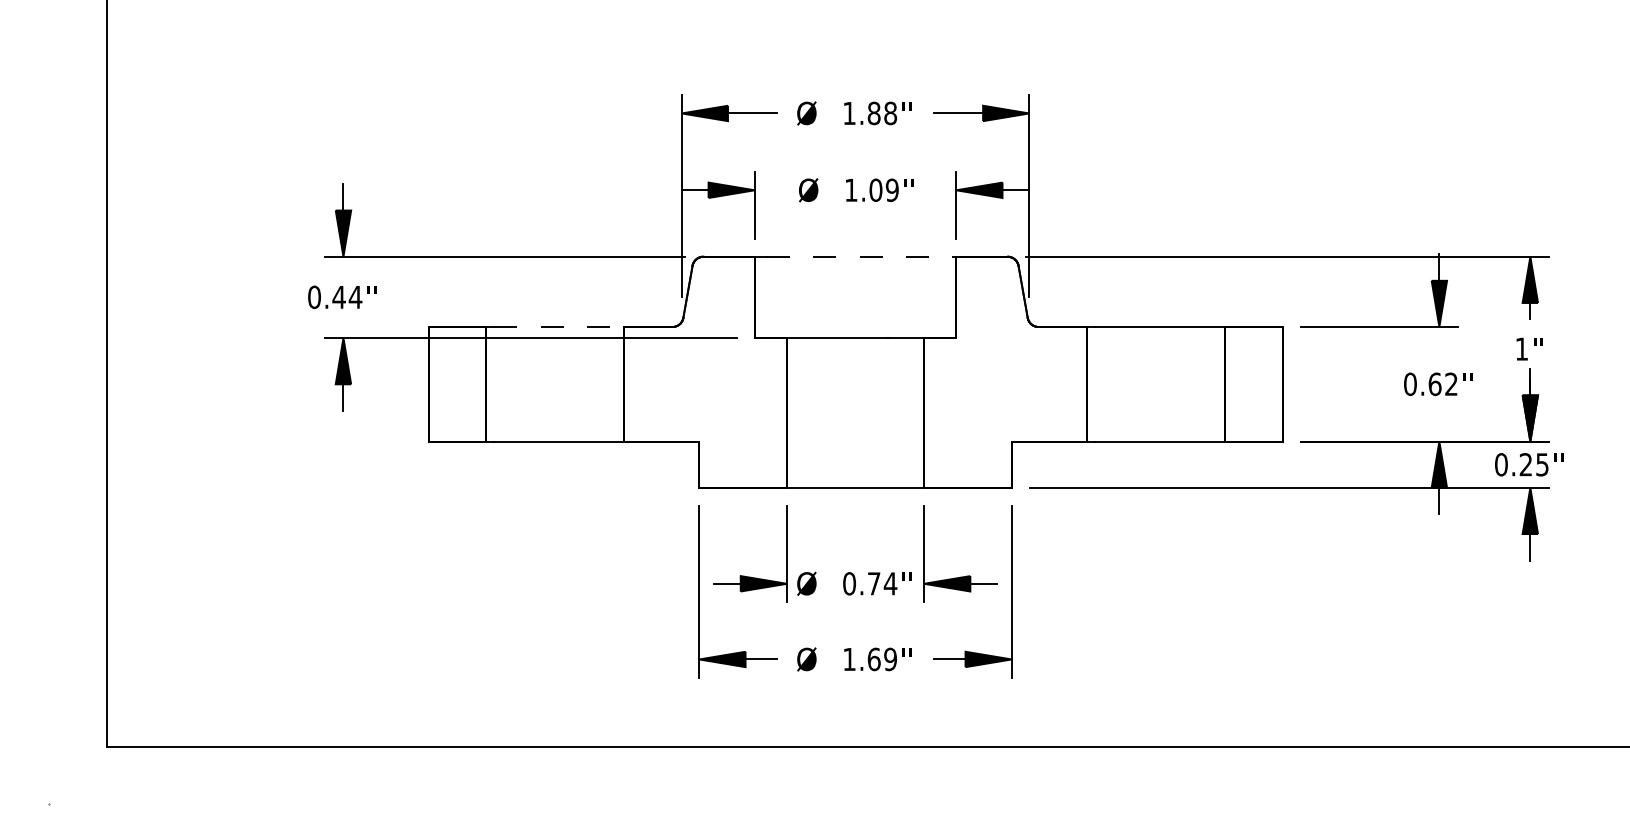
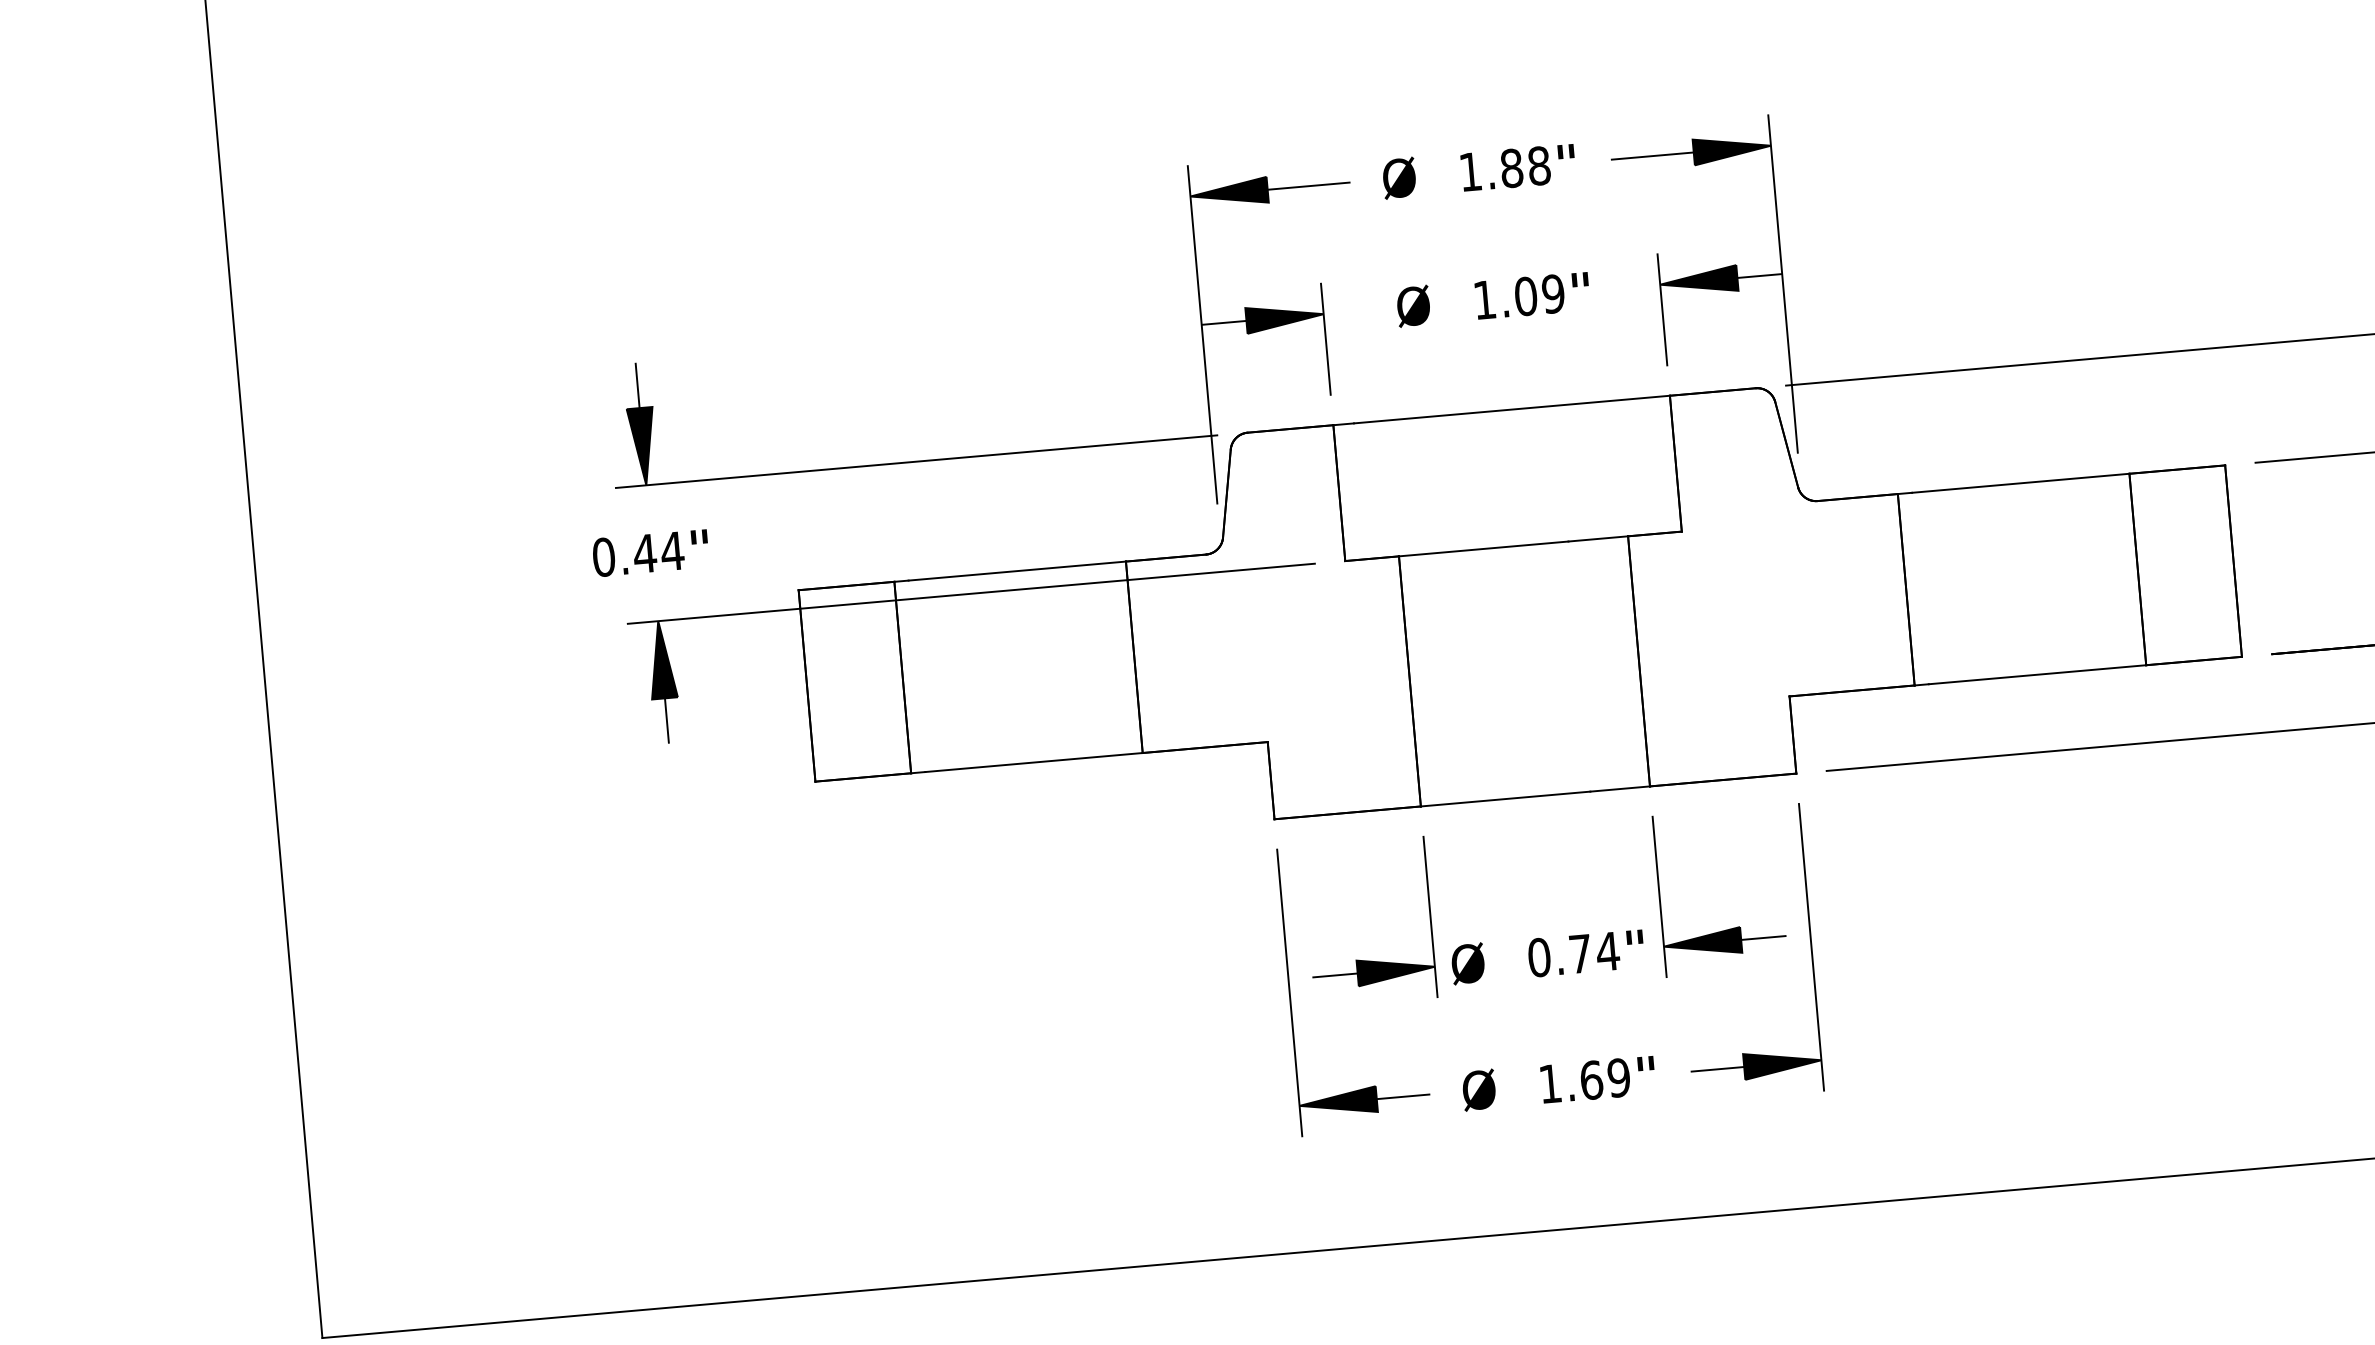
line: (861, 256) -> (1511, 409), dashed -> solid
line: (559, 327) -> (1017, 571), dashed -> solid

